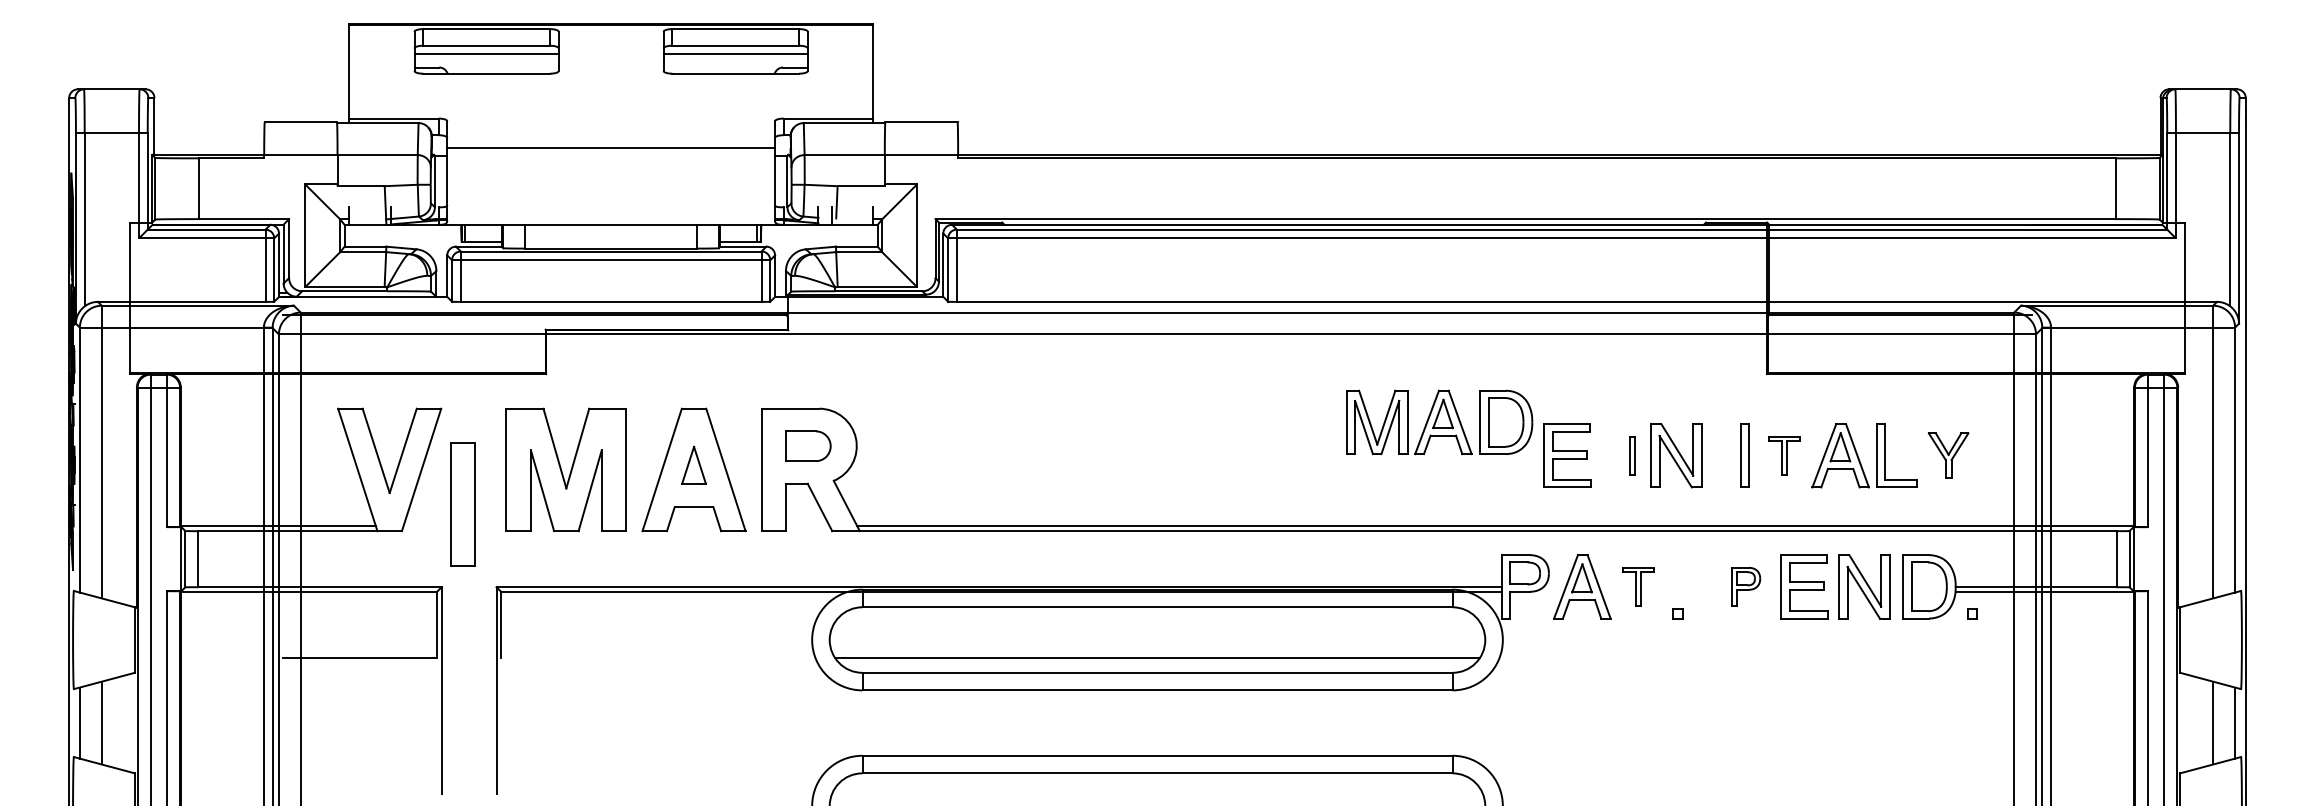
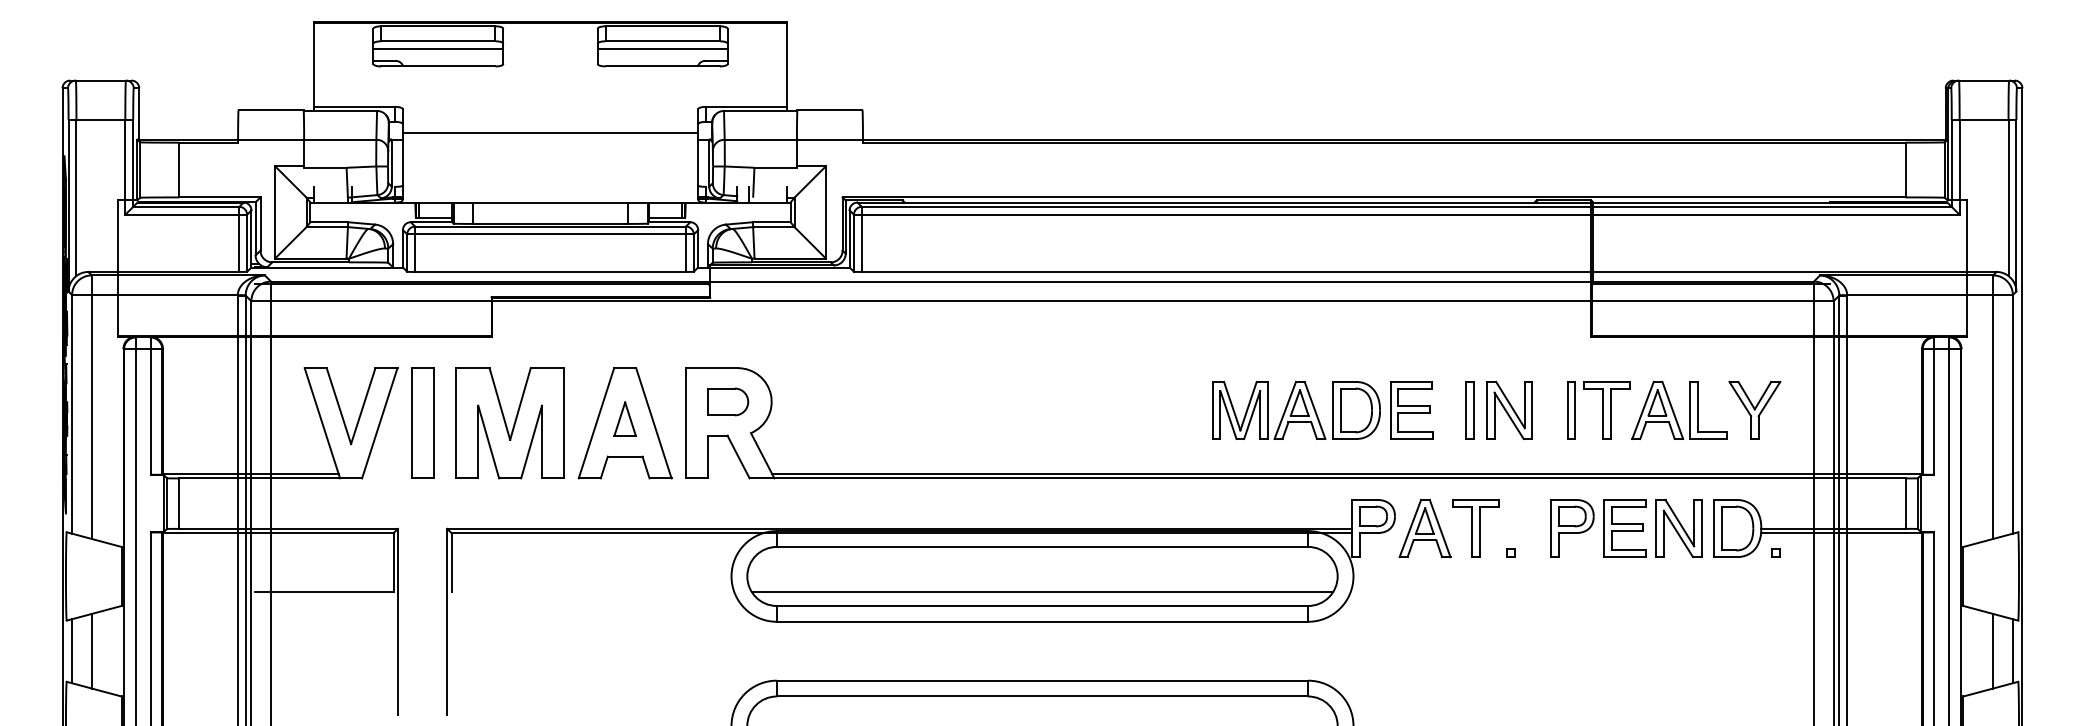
part: (1439, 422) -> (1296, 410), moved
part: (1948, 454) -> (1754, 409), size x1.43
part: (1631, 455) -> (1469, 410), size x1.67
part: (1783, 455) -> (1606, 410), size x1.67
part: (462, 503) -> (422, 422), moved
part: (1638, 586) -> (1475, 528), size x1.67
part: (1746, 586) -> (1572, 528), size x1.67

